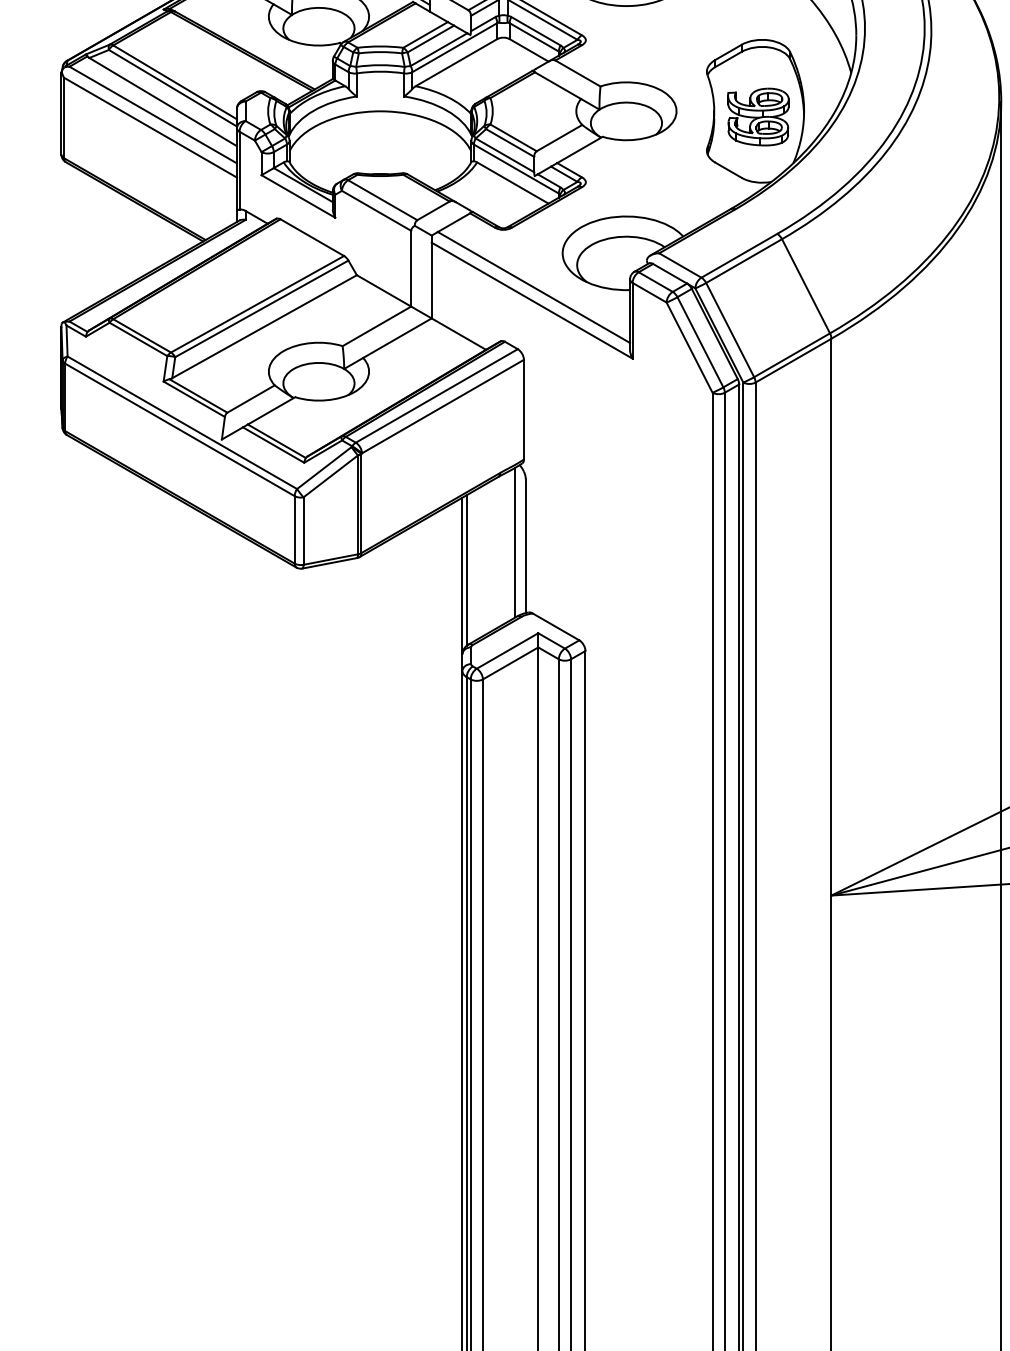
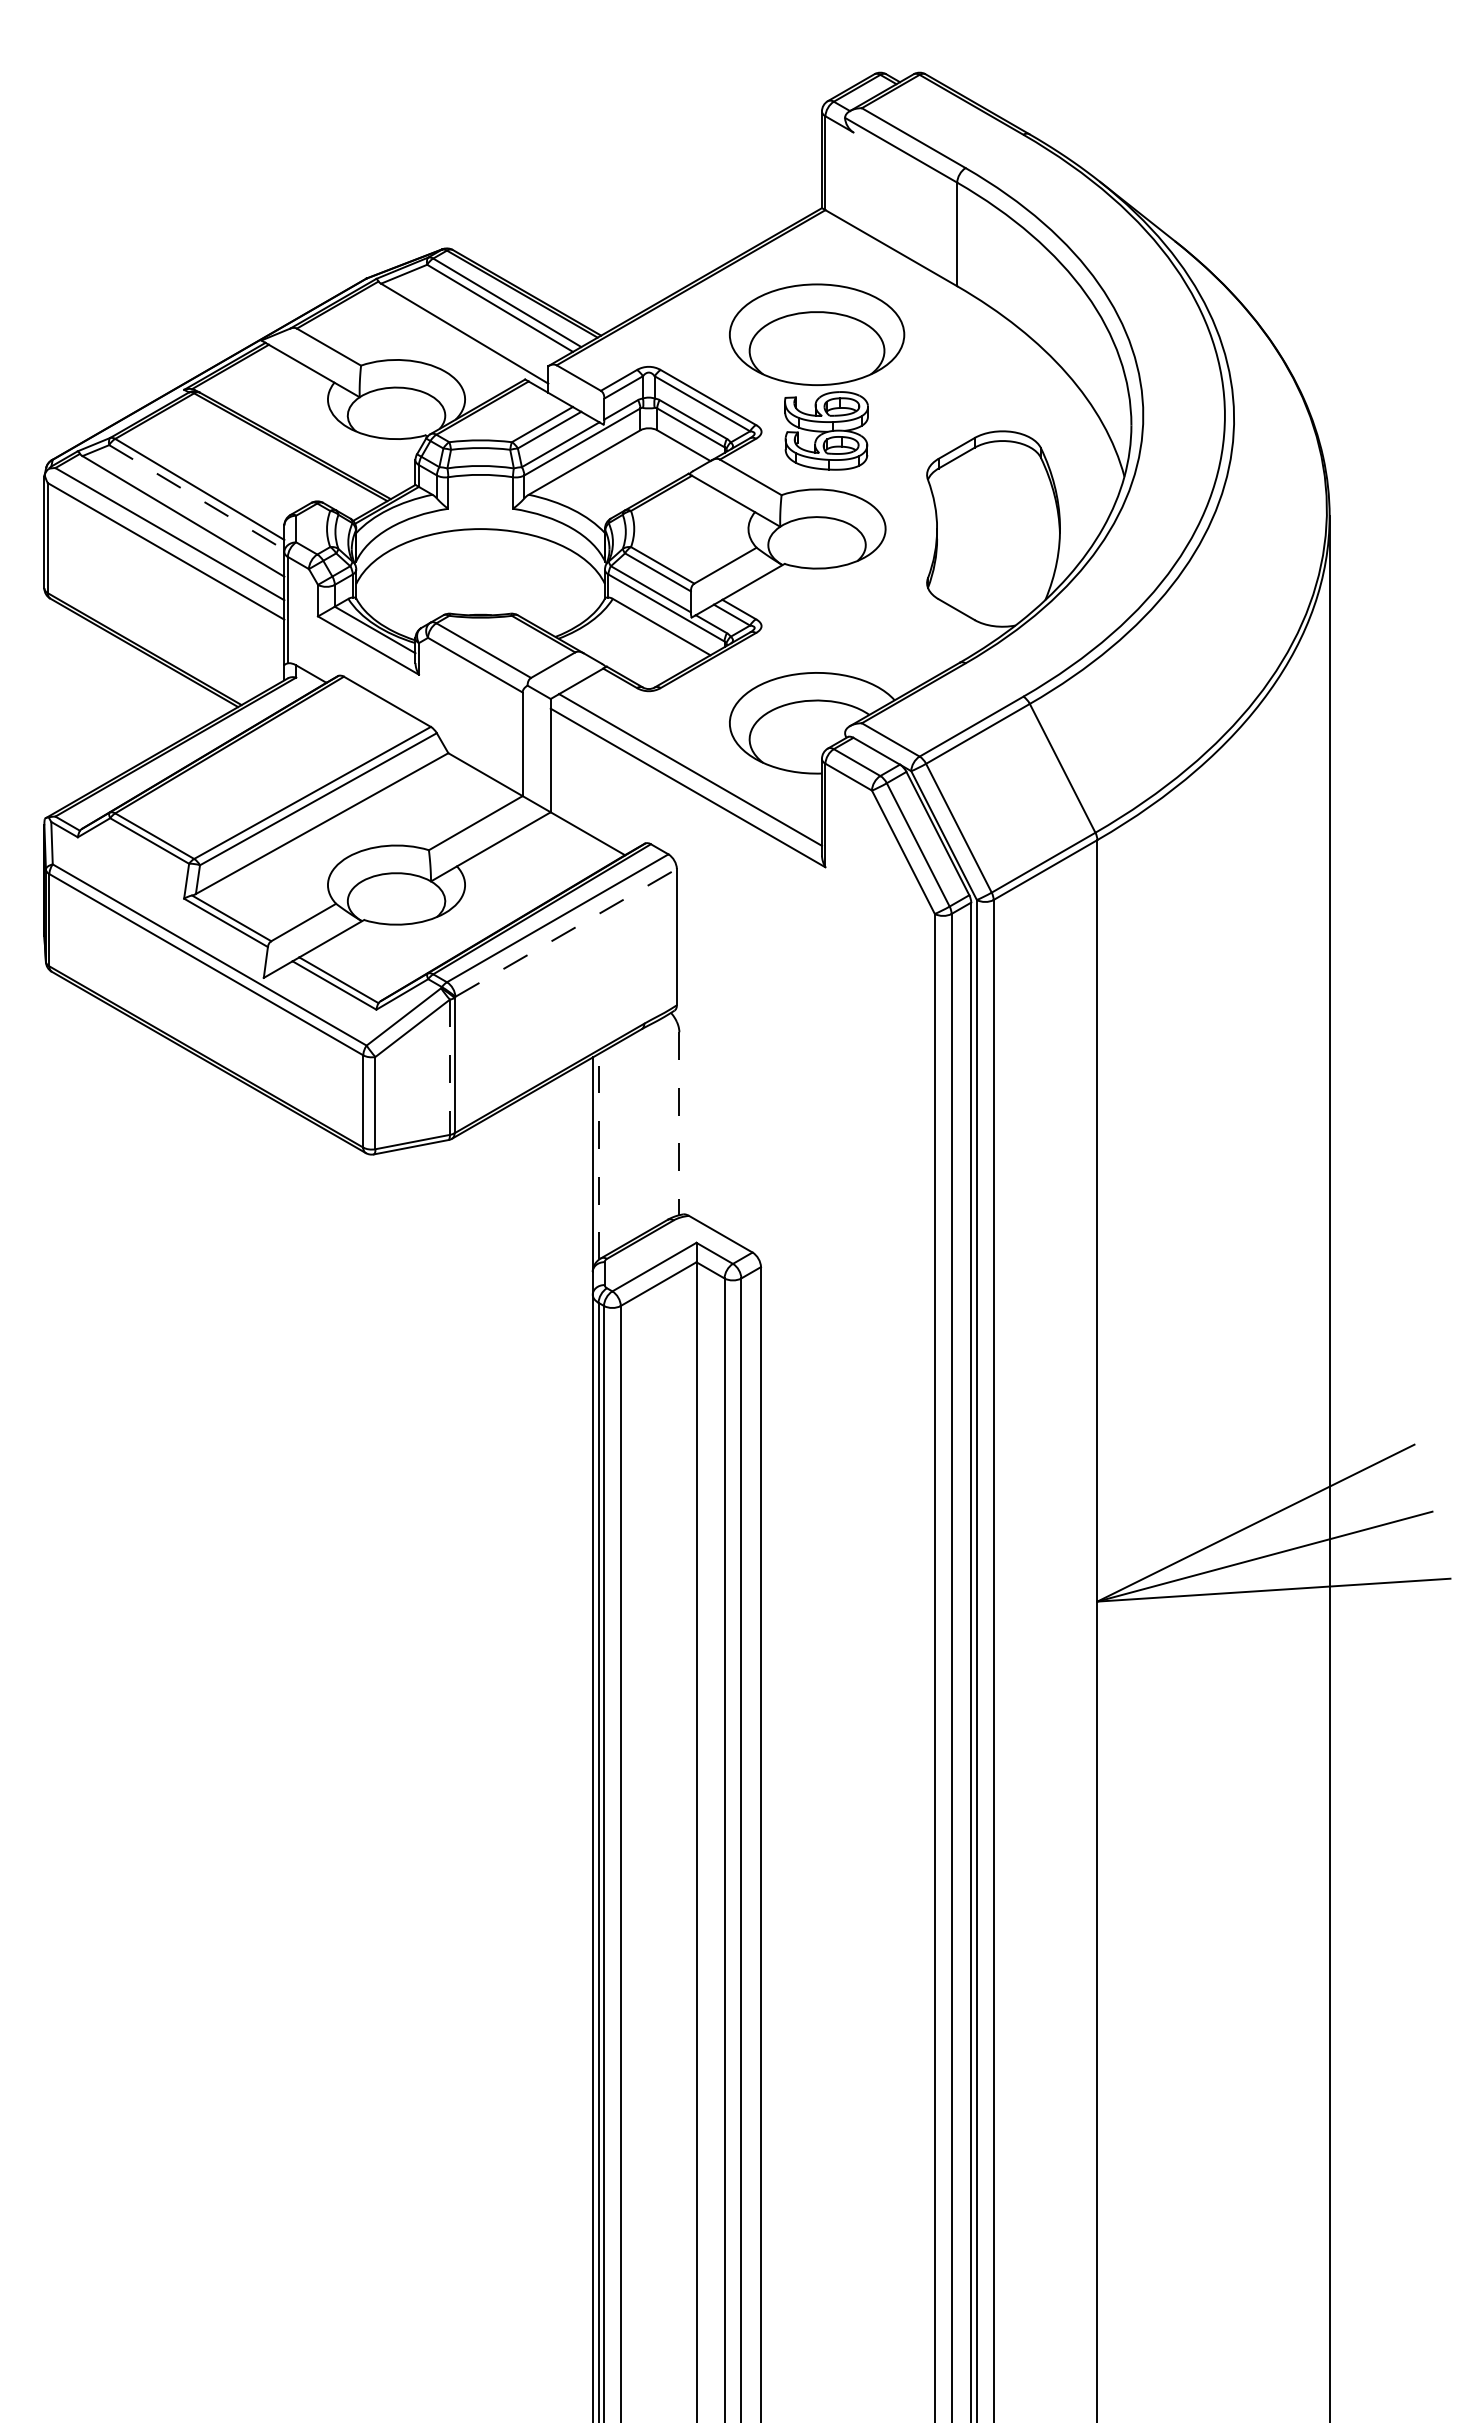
line: (173, 88) -> (197, 497), solid -> dashed
part: (758, 116) -> (826, 430), moved
line: (443, 406) -> (566, 932), solid -> dashed
line: (357, 505) -> (449, 1067), solid -> dashed
line: (515, 542) -> (665, 1118), removed
line: (525, 546) -> (679, 1124), solid -> dashed
line: (466, 570) -> (598, 1157), solid -> dashed

